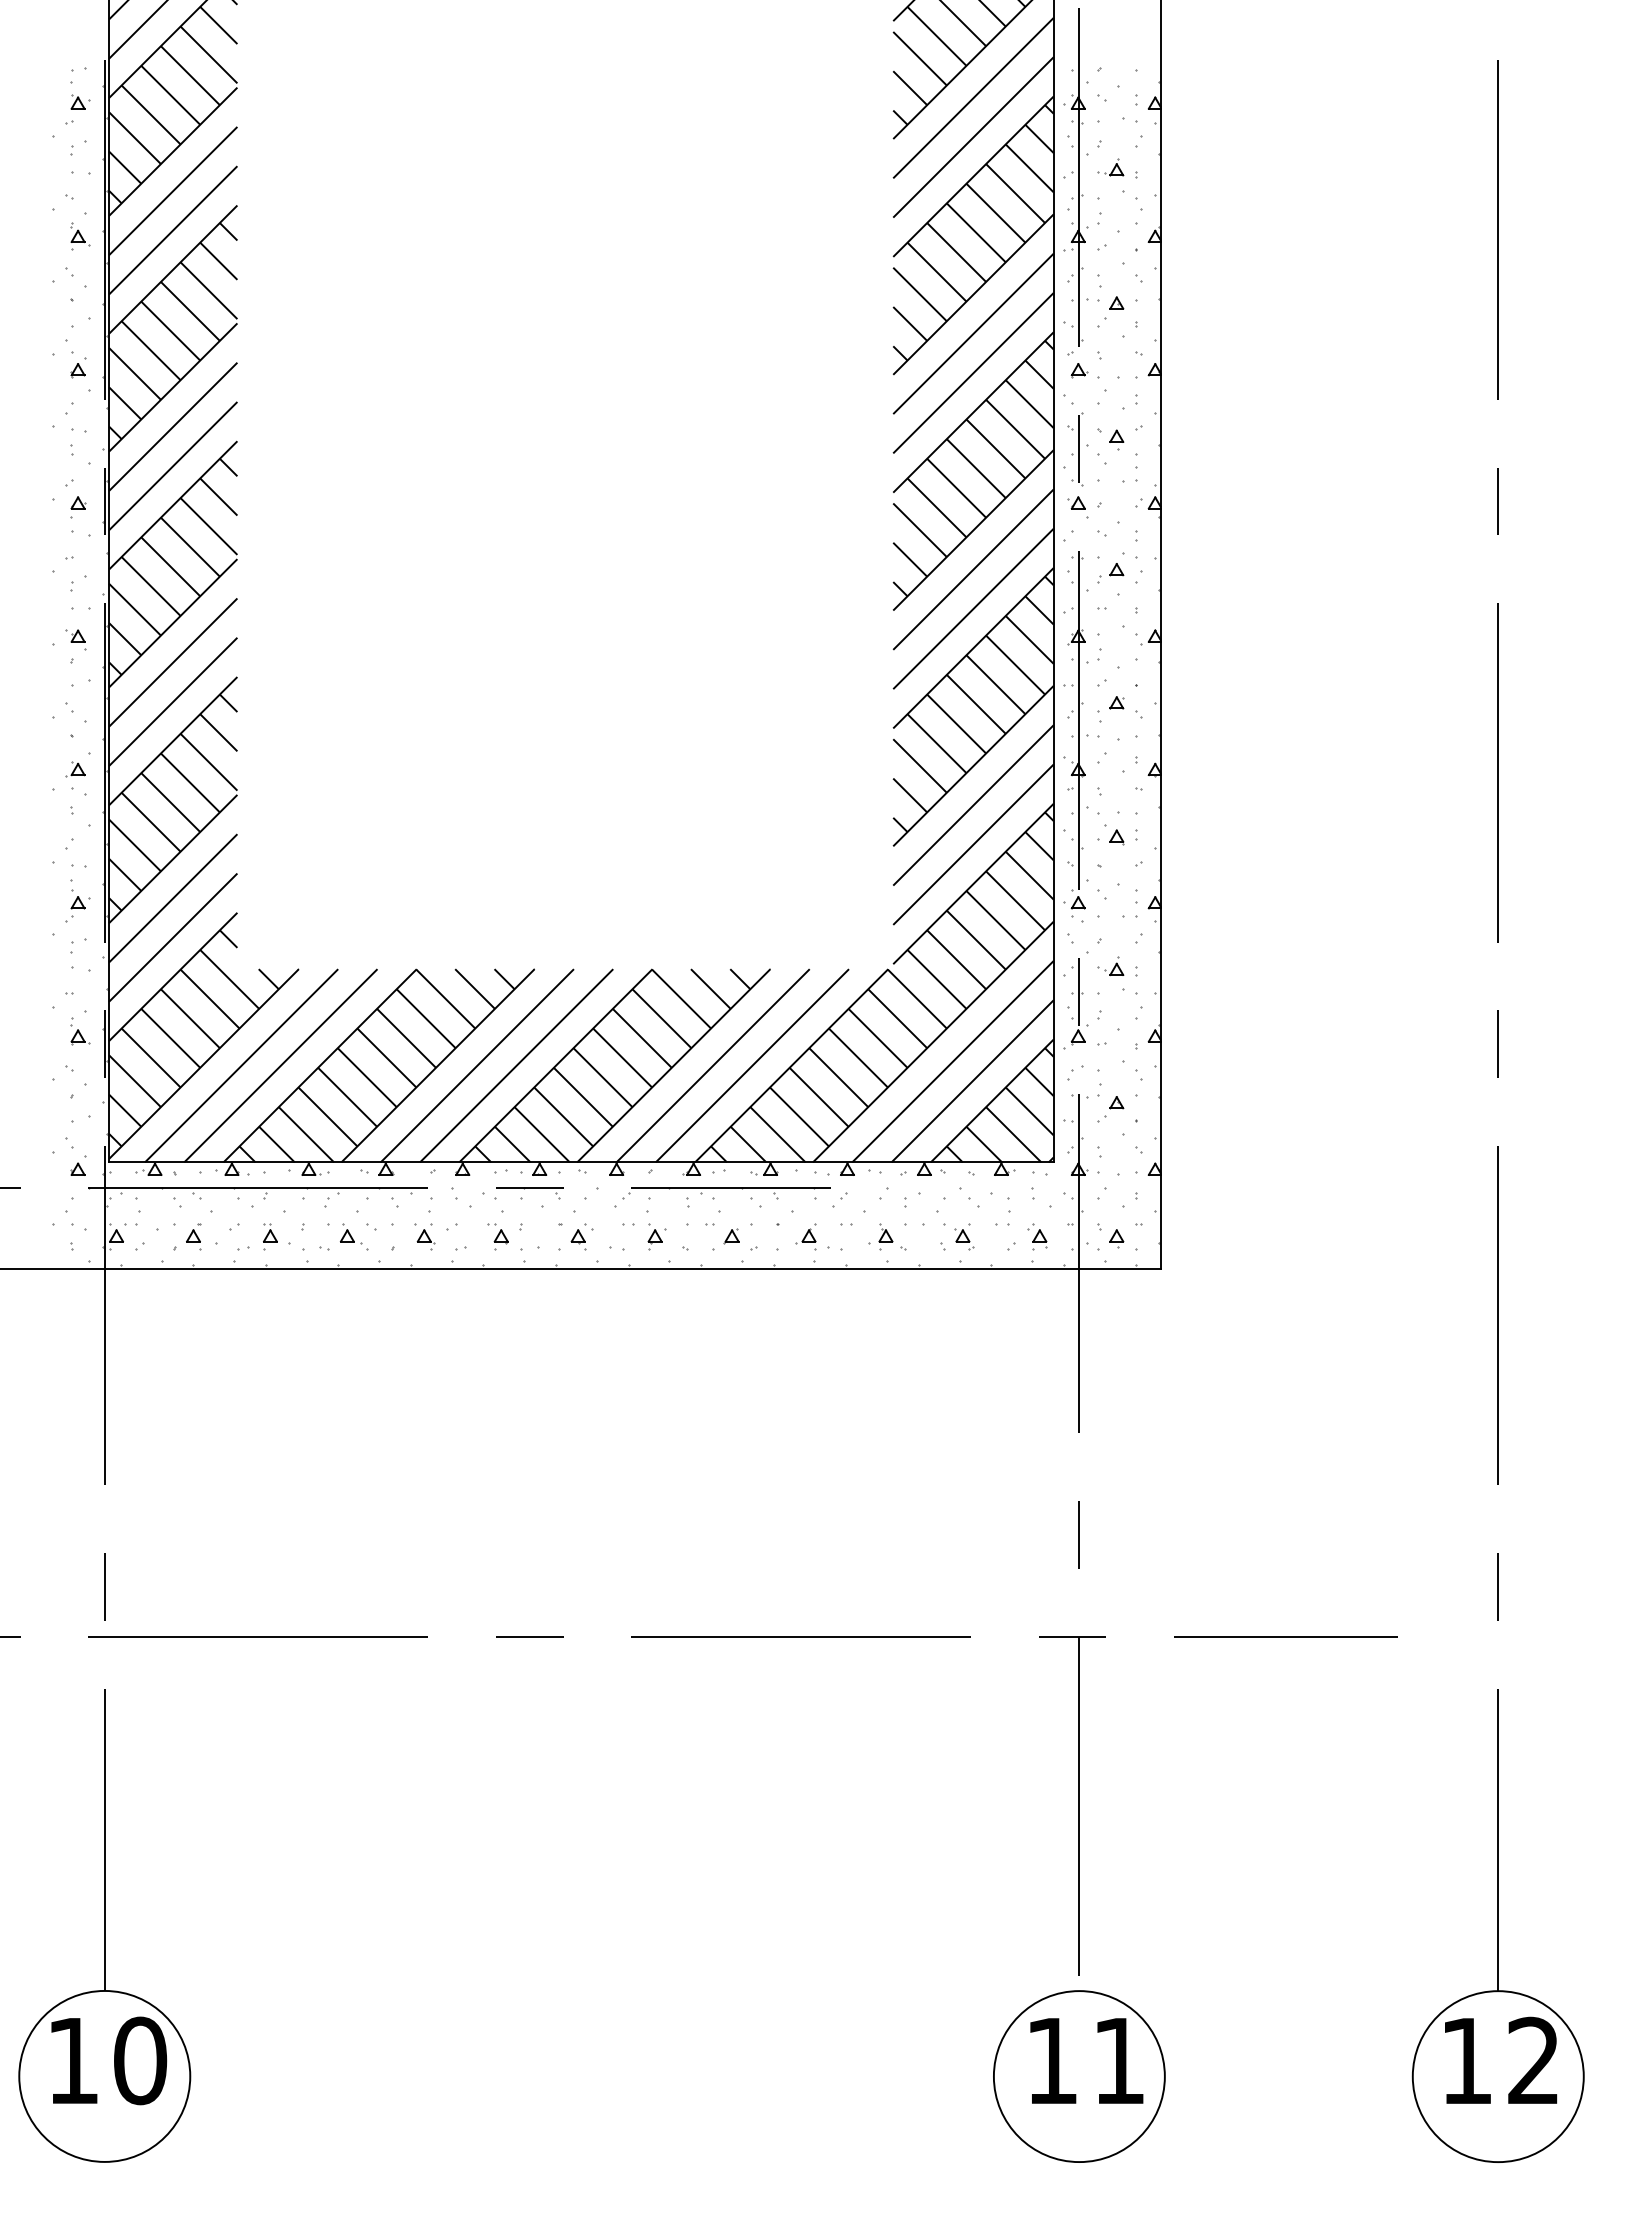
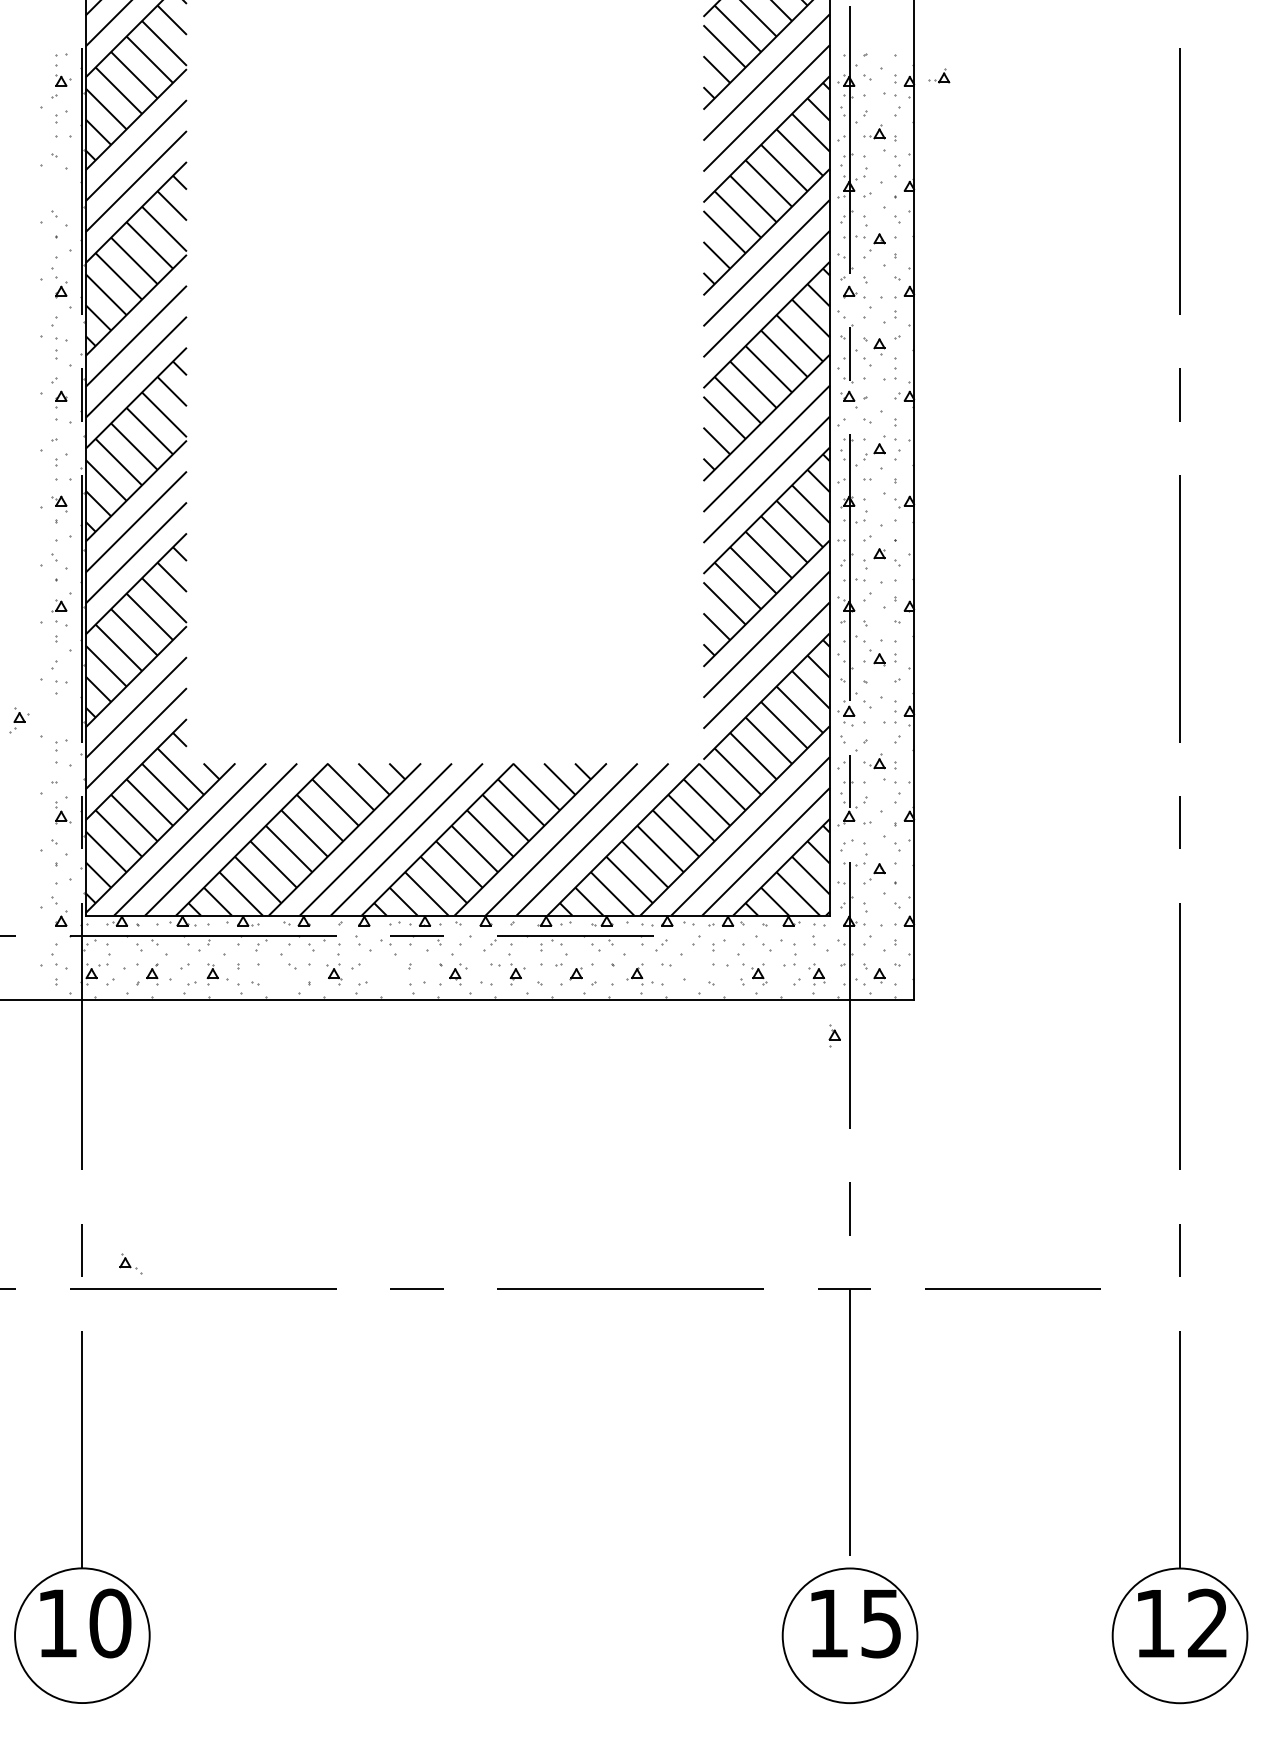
part: (1192, 96) -> (939, 76), added
part: (80, 236) -> (63, 186), removed
part: (77, 905) -> (19, 719), moved
part: (353, 1236) -> (130, 1263), moved
part: (497, 1236) -> (391, 974), removed
part: (885, 1236) -> (834, 1035), moved
text: (1118, 2061) -> (880, 1623), 11 -> 15

